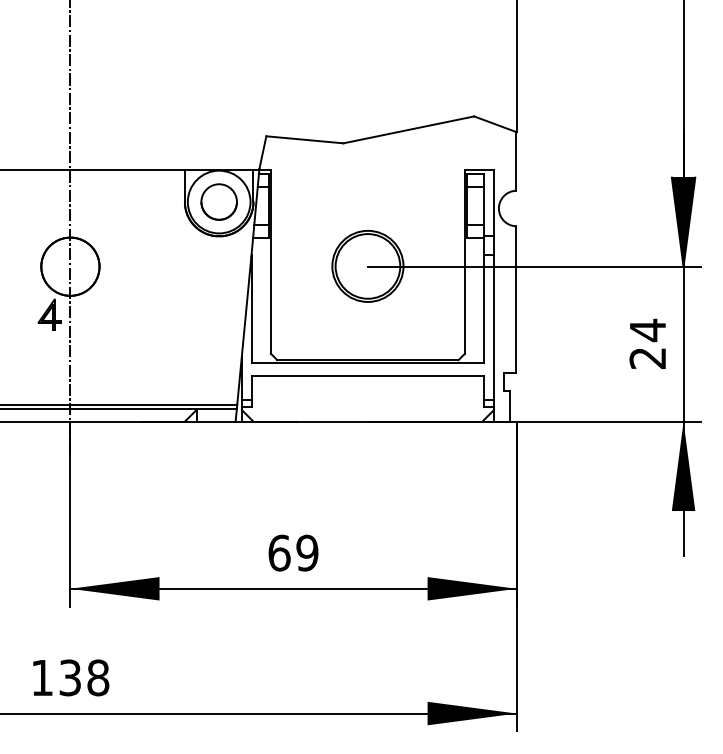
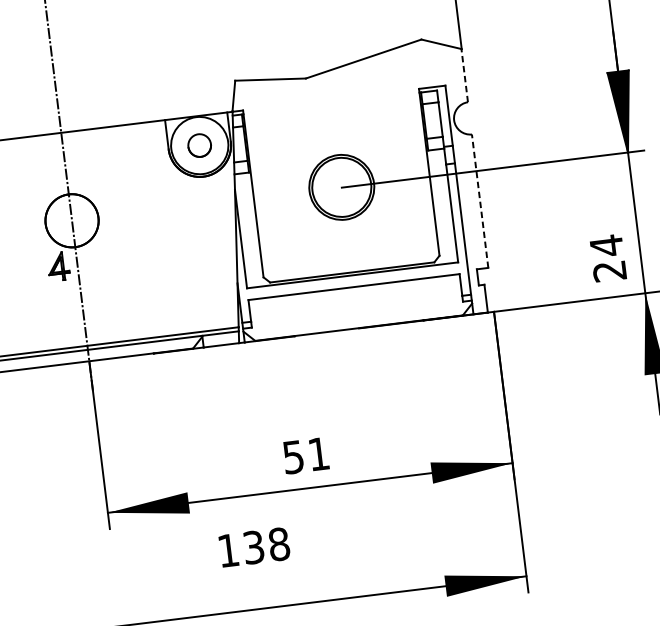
line: (516, 160) -> (464, 74), solid -> dashed
circle: (218, 201) -> (199, 145), size x0.7
line: (516, 299) -> (480, 200), solid -> dashed
text: (647, 343) -> (607, 257), moved
text: (293, 552) -> (306, 455), 69 -> 51
text: (71, 677) -> (254, 547), moved

